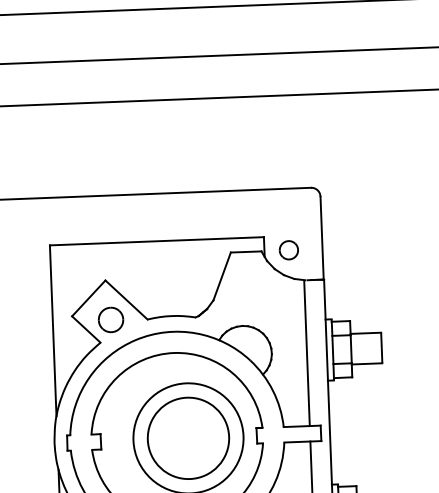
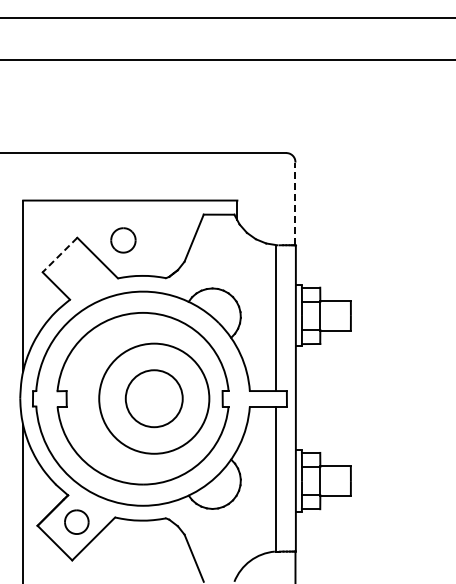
line: (322, 237) -> (295, 203), solid -> dashed
part: (288, 250) -> (261, 214), removed
line: (88, 298) -> (59, 255), solid -> dashed
part: (111, 320) -> (123, 240), moved
circle: (187, 438) -> (153, 398), size x0.7

